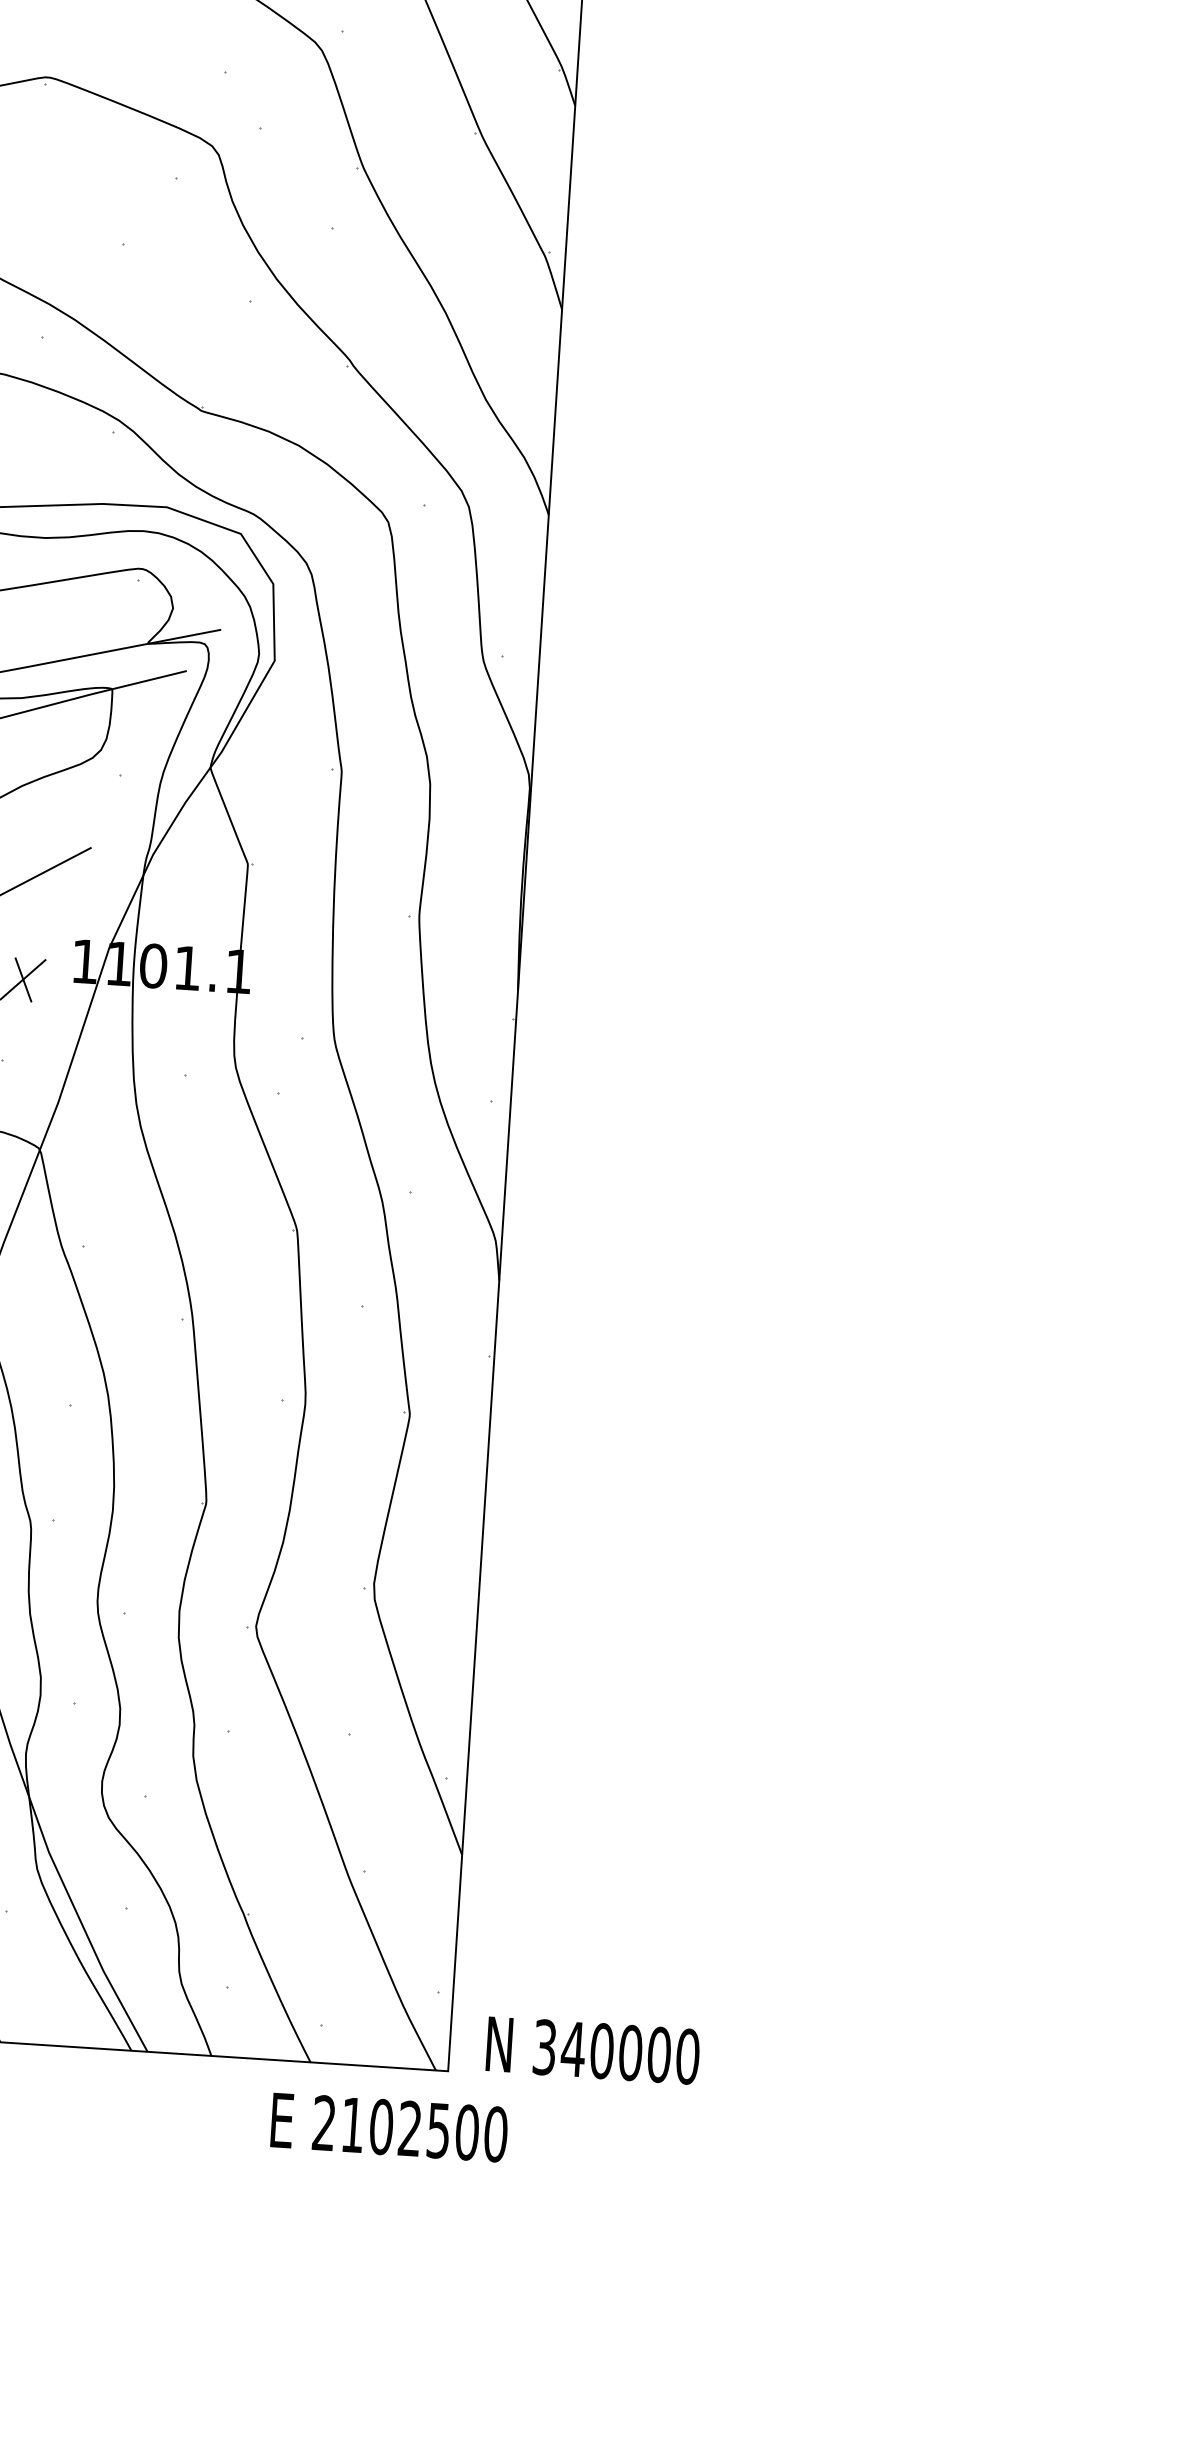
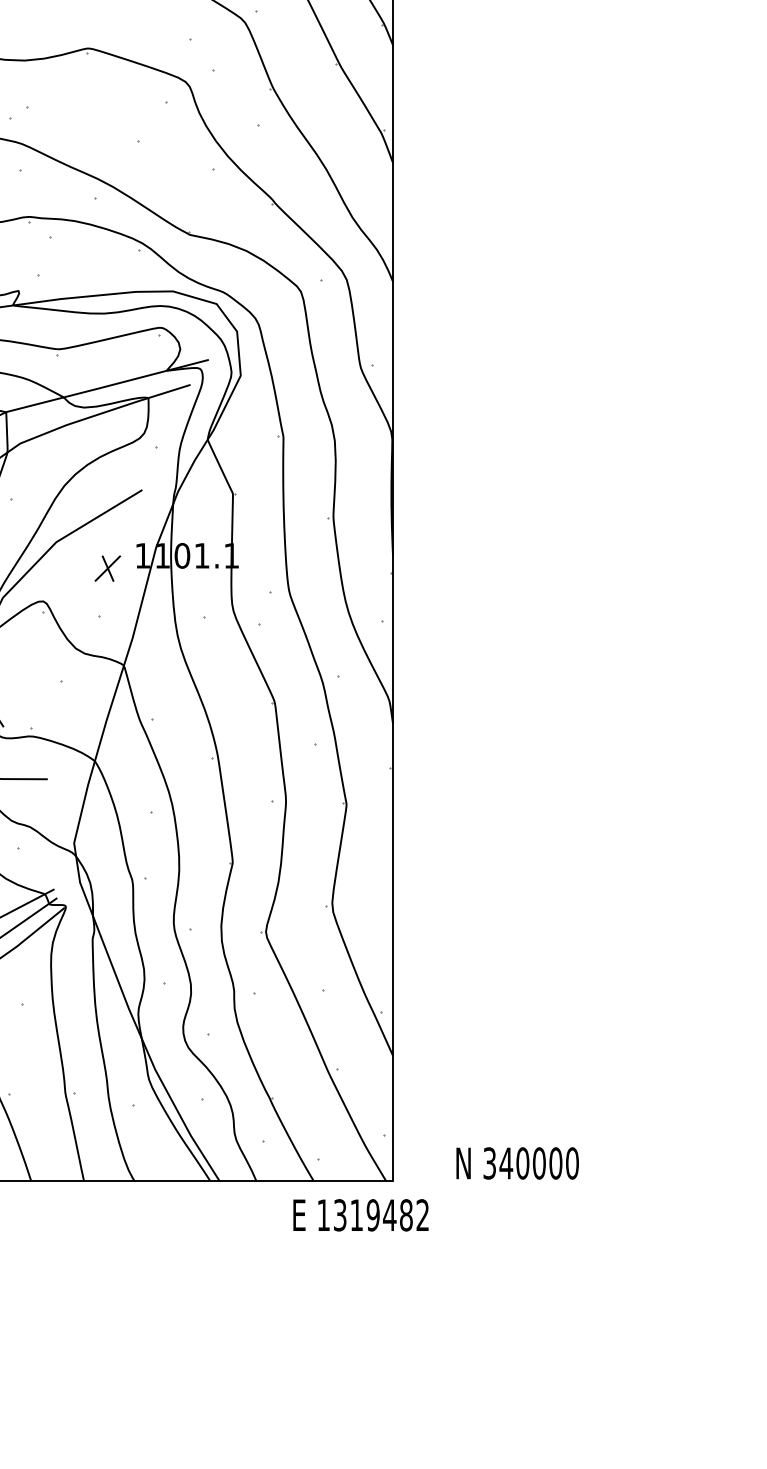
text: (592, 2050) -> (517, 1163), moved
text: (410, 2129) -> (373, 1215), 2102500 -> 1319482

